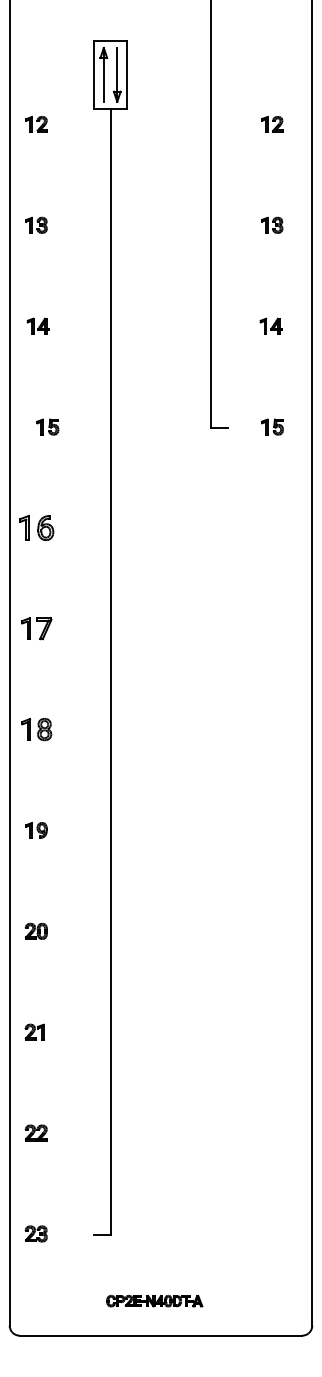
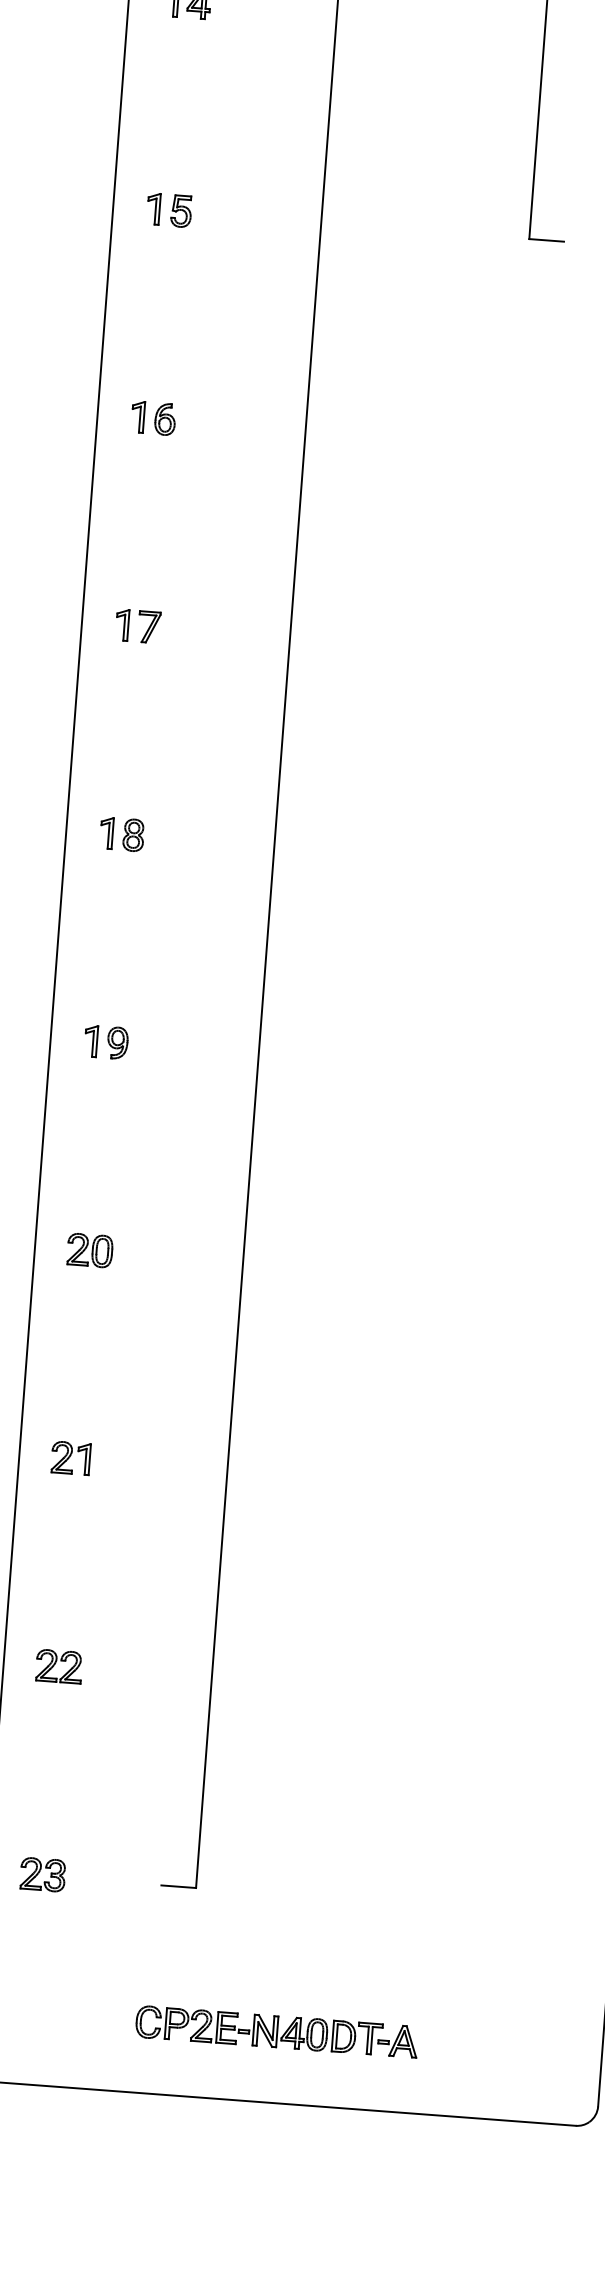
part: (47, 426) -> (168, 208), moved
part: (36, 527) -> (152, 417), size x0.62
part: (36, 628) -> (137, 625), size x0.71
part: (36, 729) -> (121, 834), size x0.71
part: (154, 1300) -> (276, 2030), size x1.43

